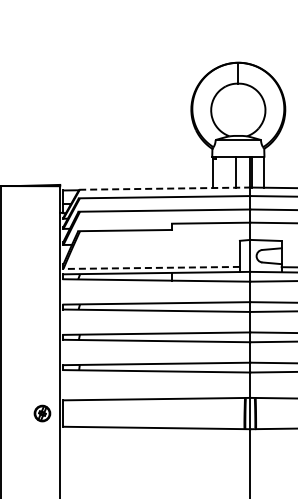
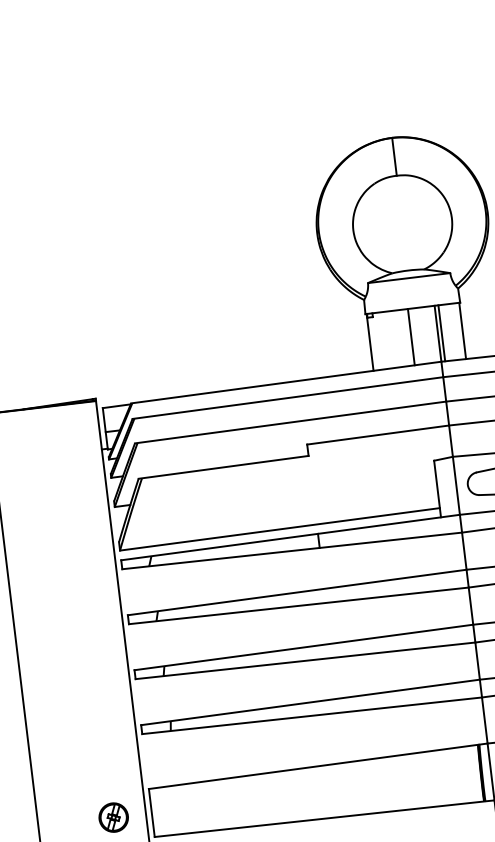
line: (164, 188) -> (285, 382), dashed -> solid
line: (151, 267) -> (279, 528), dashed -> solid

